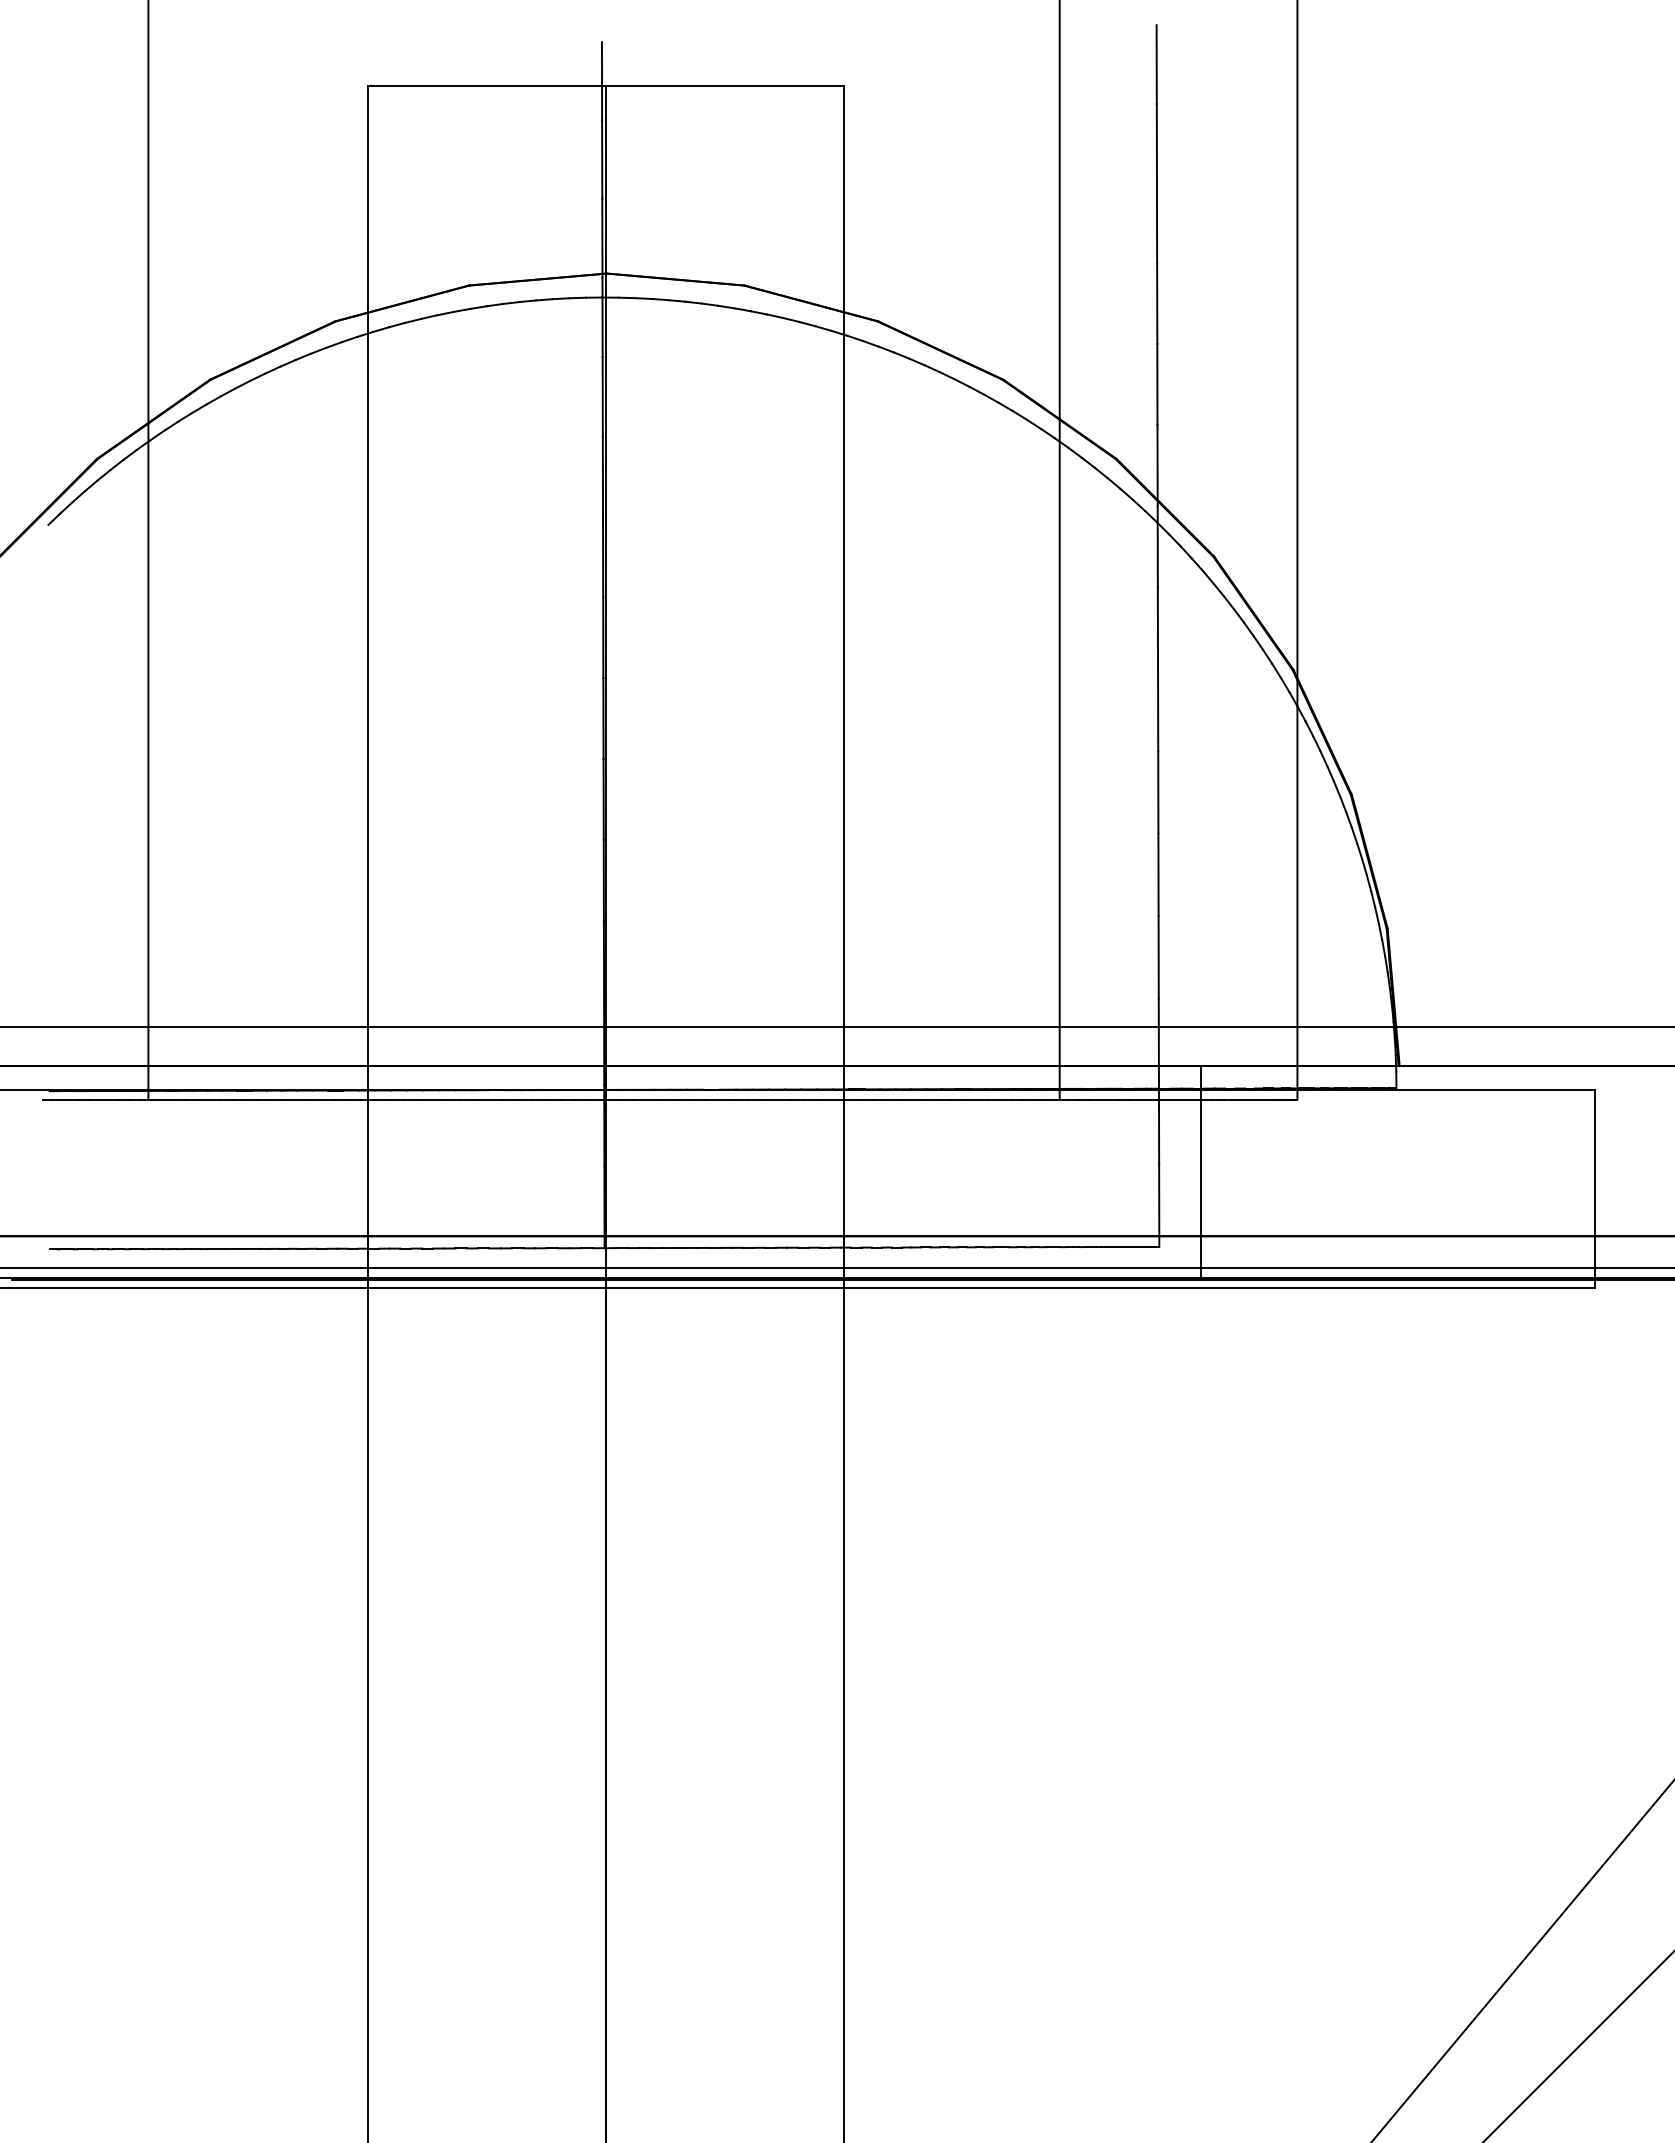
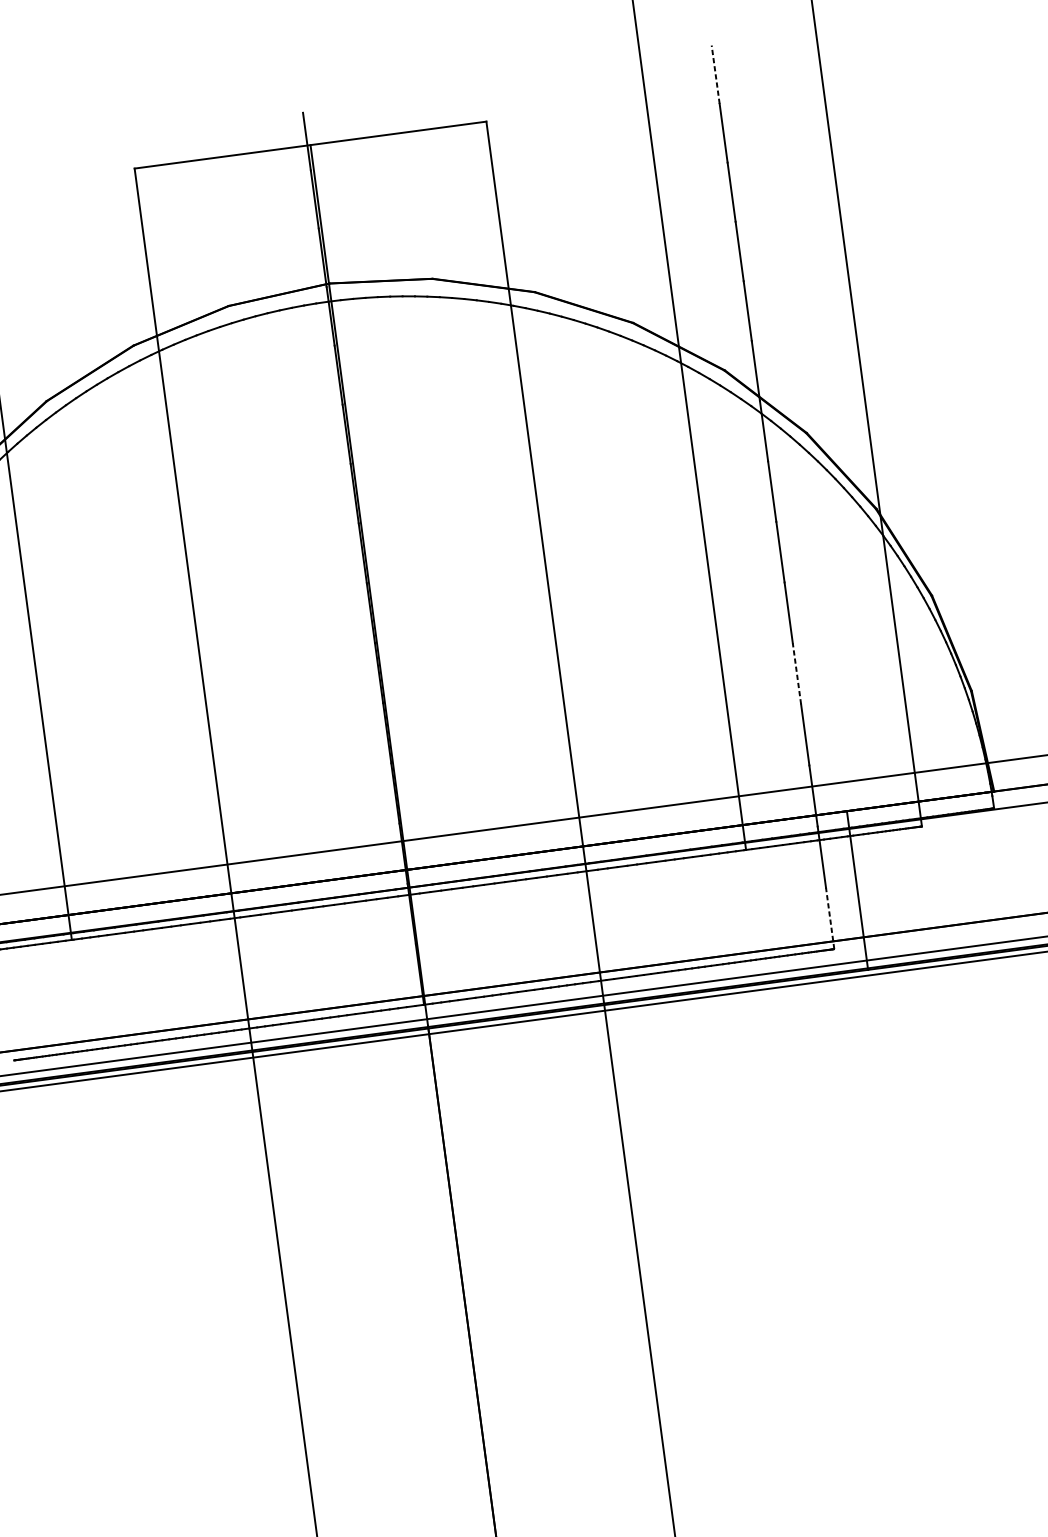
line: (1156, 64) -> (715, 74), solid -> dashed
line: (1158, 874) -> (796, 673), solid -> dashed
line: (1159, 1205) -> (830, 918), solid -> dashed

